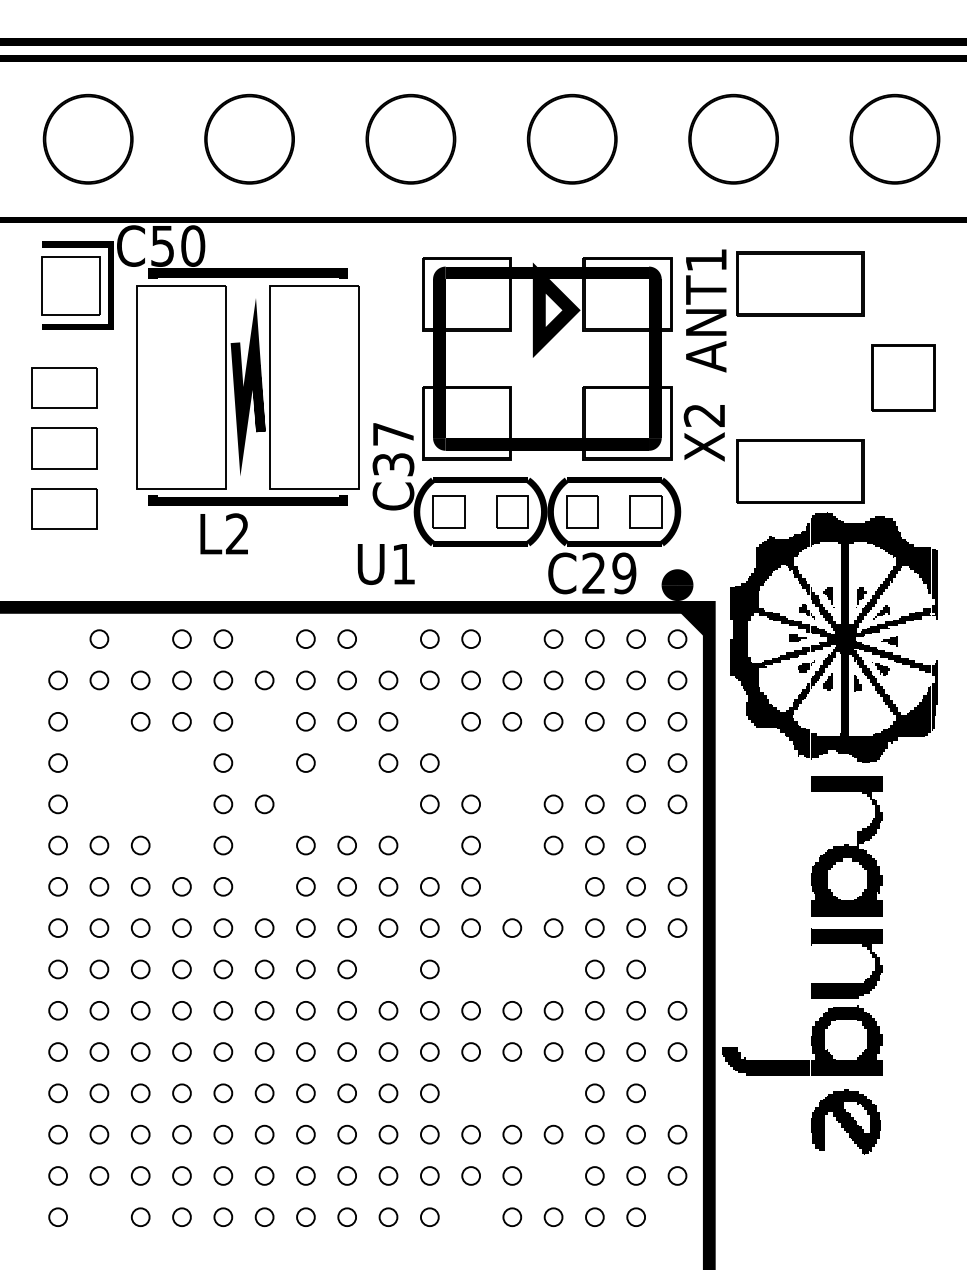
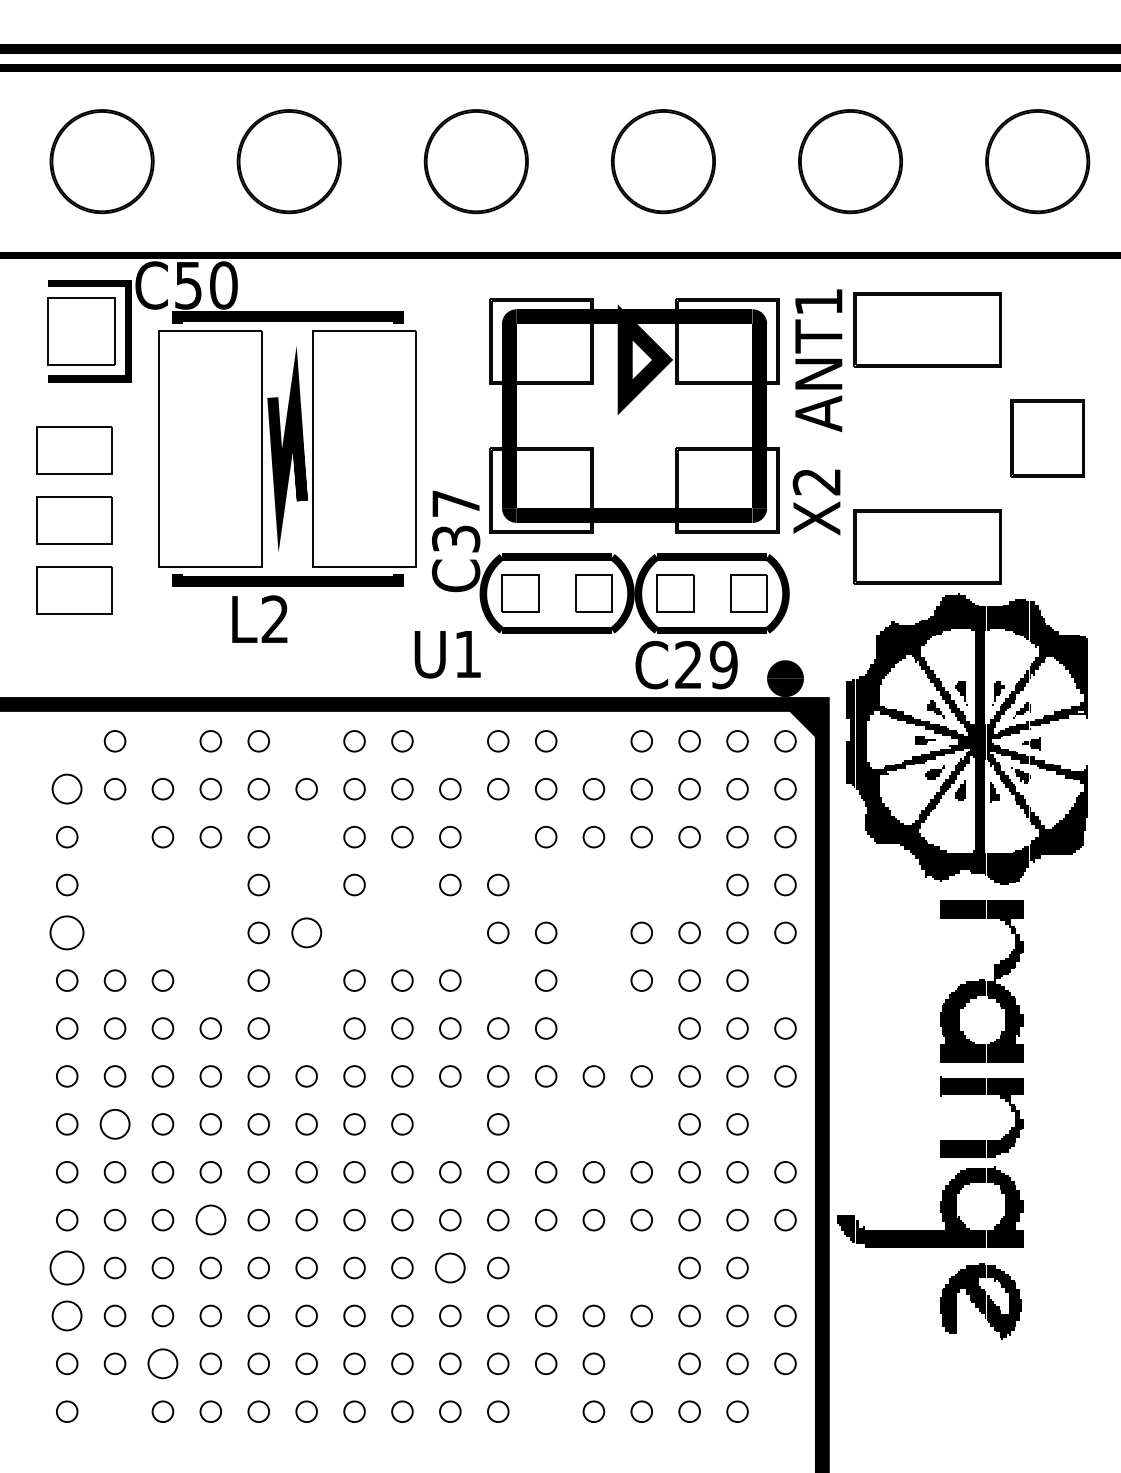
circle: (58, 680) -> (67, 789), size x1.4
circle: (58, 804) -> (67, 932), size x1.6
circle: (264, 804) -> (306, 932), size x1.4
circle: (98, 969) -> (114, 1124), size x1.4
circle: (181, 1052) -> (210, 1220), size x1.4
circle: (58, 1092) -> (67, 1267), size x1.6
circle: (388, 1092) -> (450, 1267), size x1.4
circle: (58, 1134) -> (67, 1315), size x1.4
circle: (140, 1175) -> (162, 1363), size x1.4

